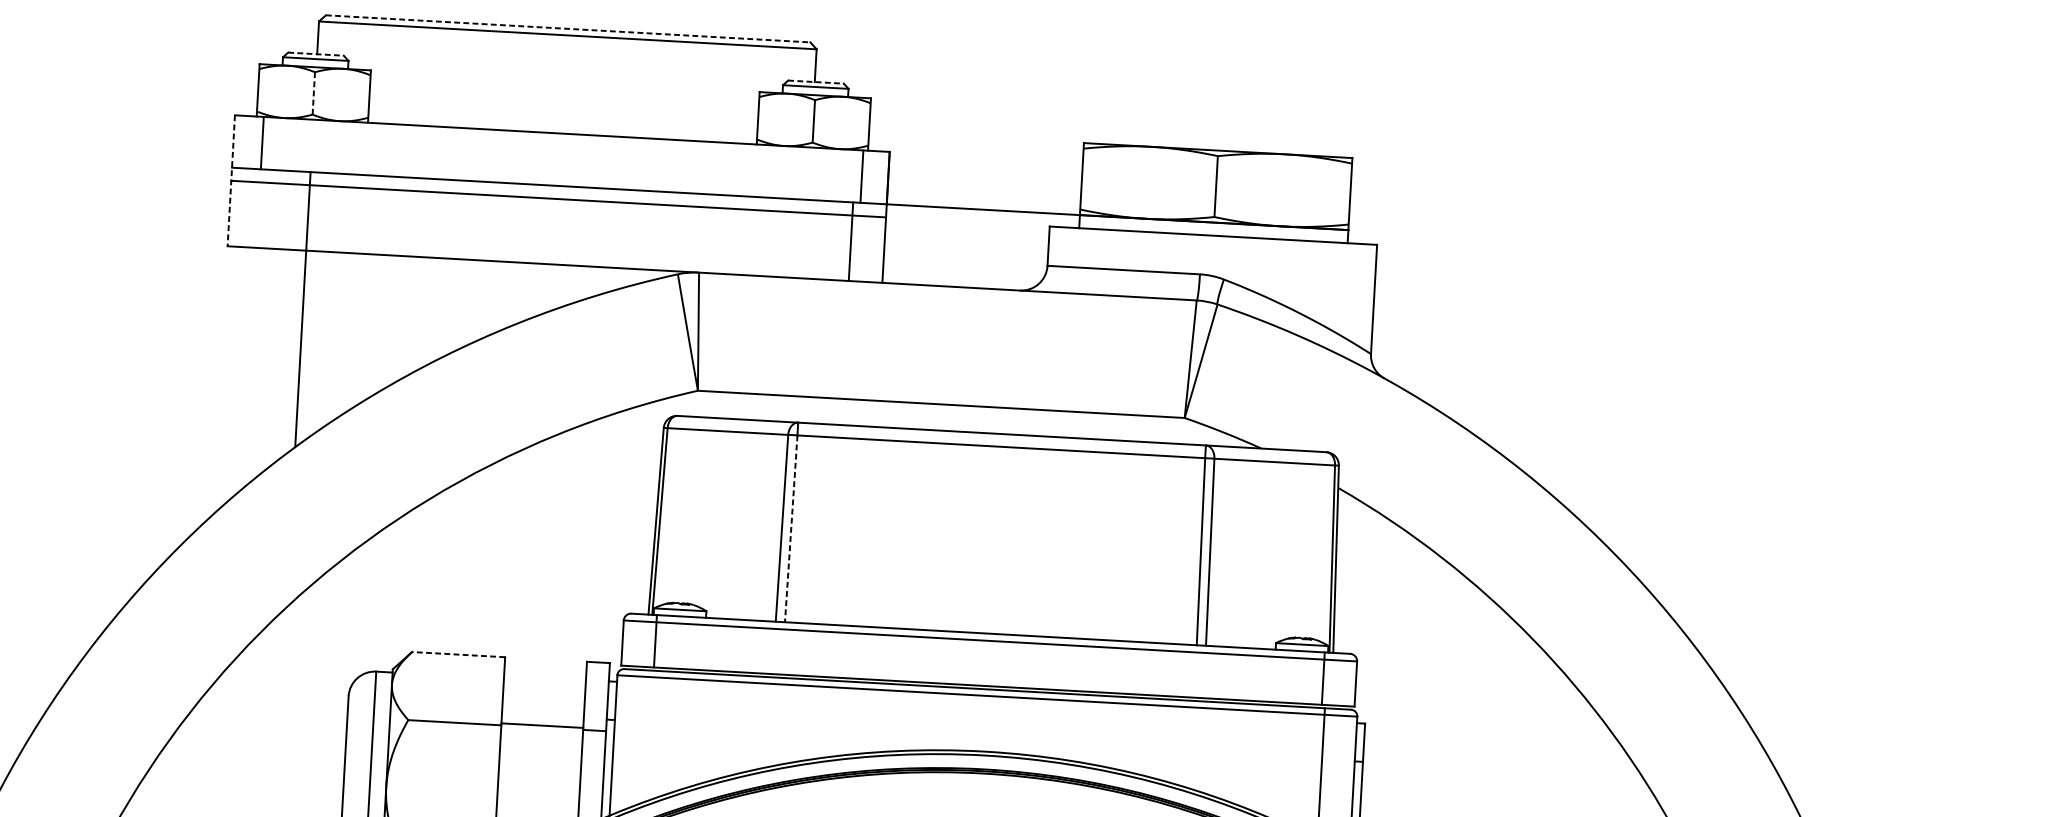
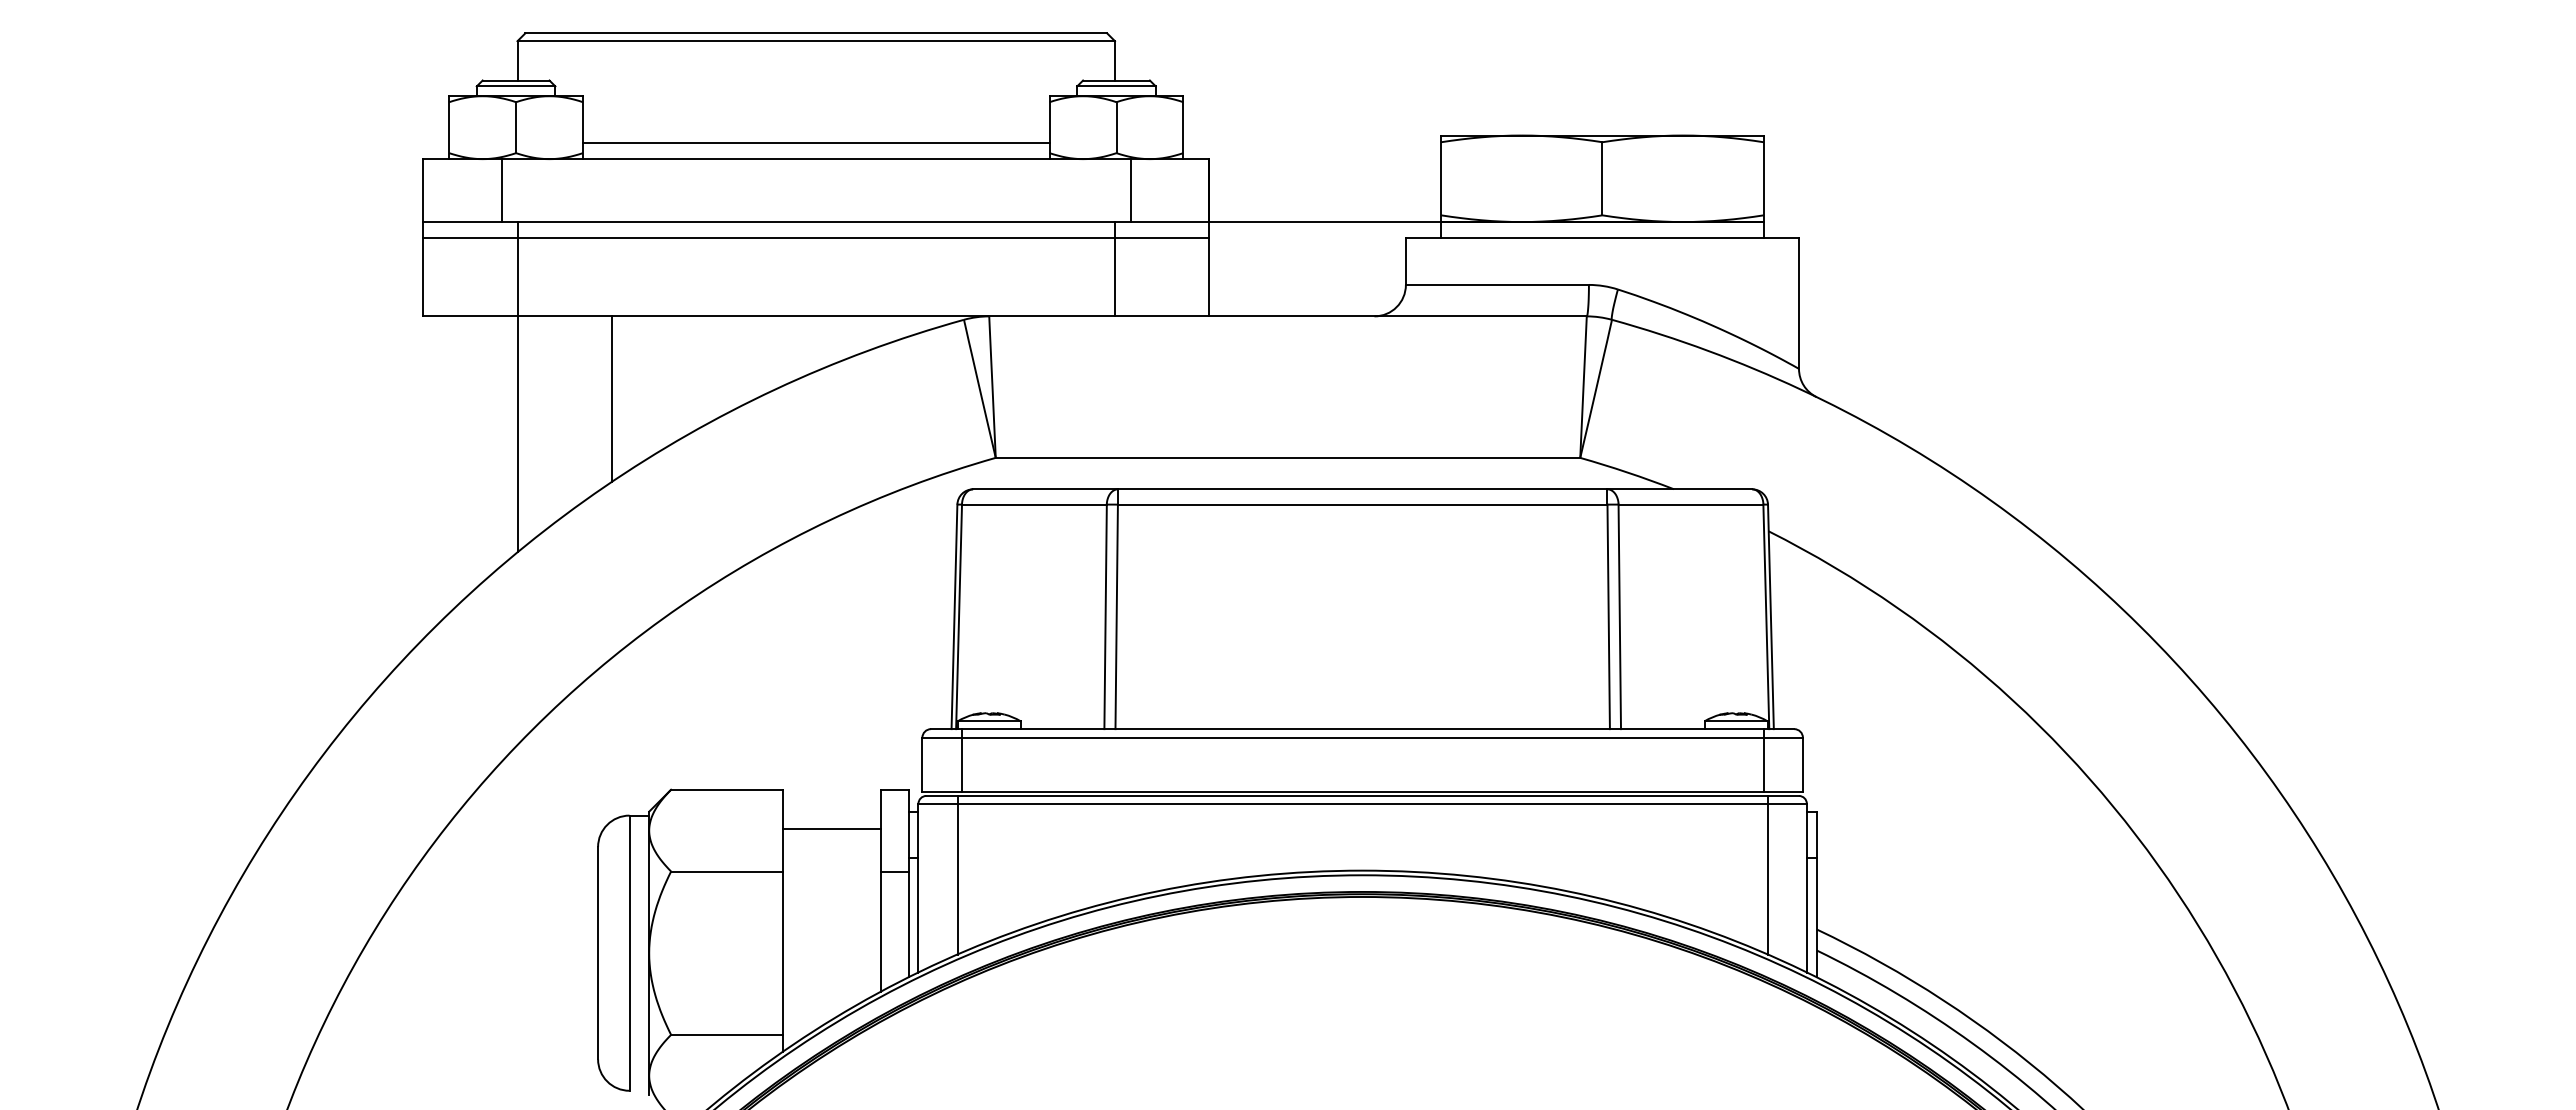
line: (568, 29) -> (816, 33), dashed -> solid
line: (316, 54) -> (516, 80), dashed -> solid
line: (816, 82) -> (1117, 80), dashed -> solid
line: (314, 93) -> (516, 127), dashed -> solid
line: (562, 120) -> (815, 143), added
line: (262, 143) -> (501, 190), moved
line: (861, 176) -> (1130, 190), moved
line: (231, 180) -> (423, 237), dashed -> solid
line: (851, 241) -> (1115, 269), moved
line: (380, 324) -> (611, 399), added
line: (791, 529) -> (1116, 617), dashed -> solid
line: (458, 654) -> (726, 789), dashed -> solid
line: (541, 725) -> (831, 829), moved
line: (646, 735) -> (957, 874), added

